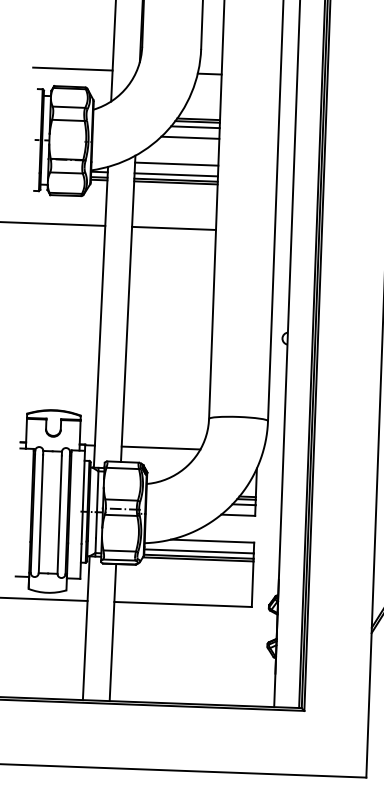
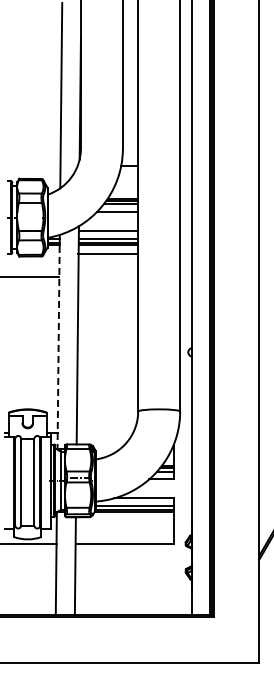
line: (71, 69) -> (31, 166), removed
line: (174, 227) -> (108, 253), moved
line: (100, 317) -> (58, 342), solid -> dashed
line: (160, 448) -> (104, 433), removed

